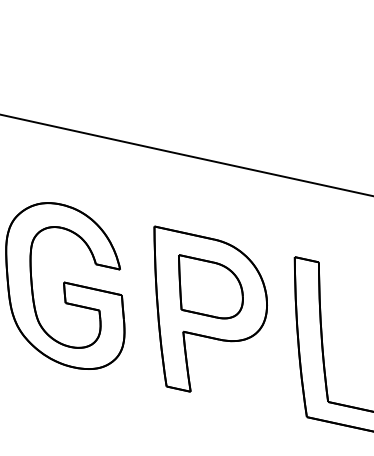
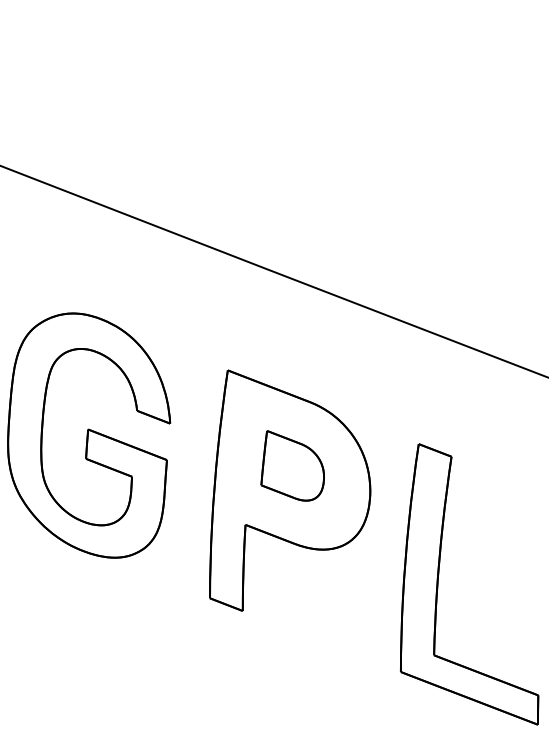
part: (209, 285) -> (292, 465), size x0.7

